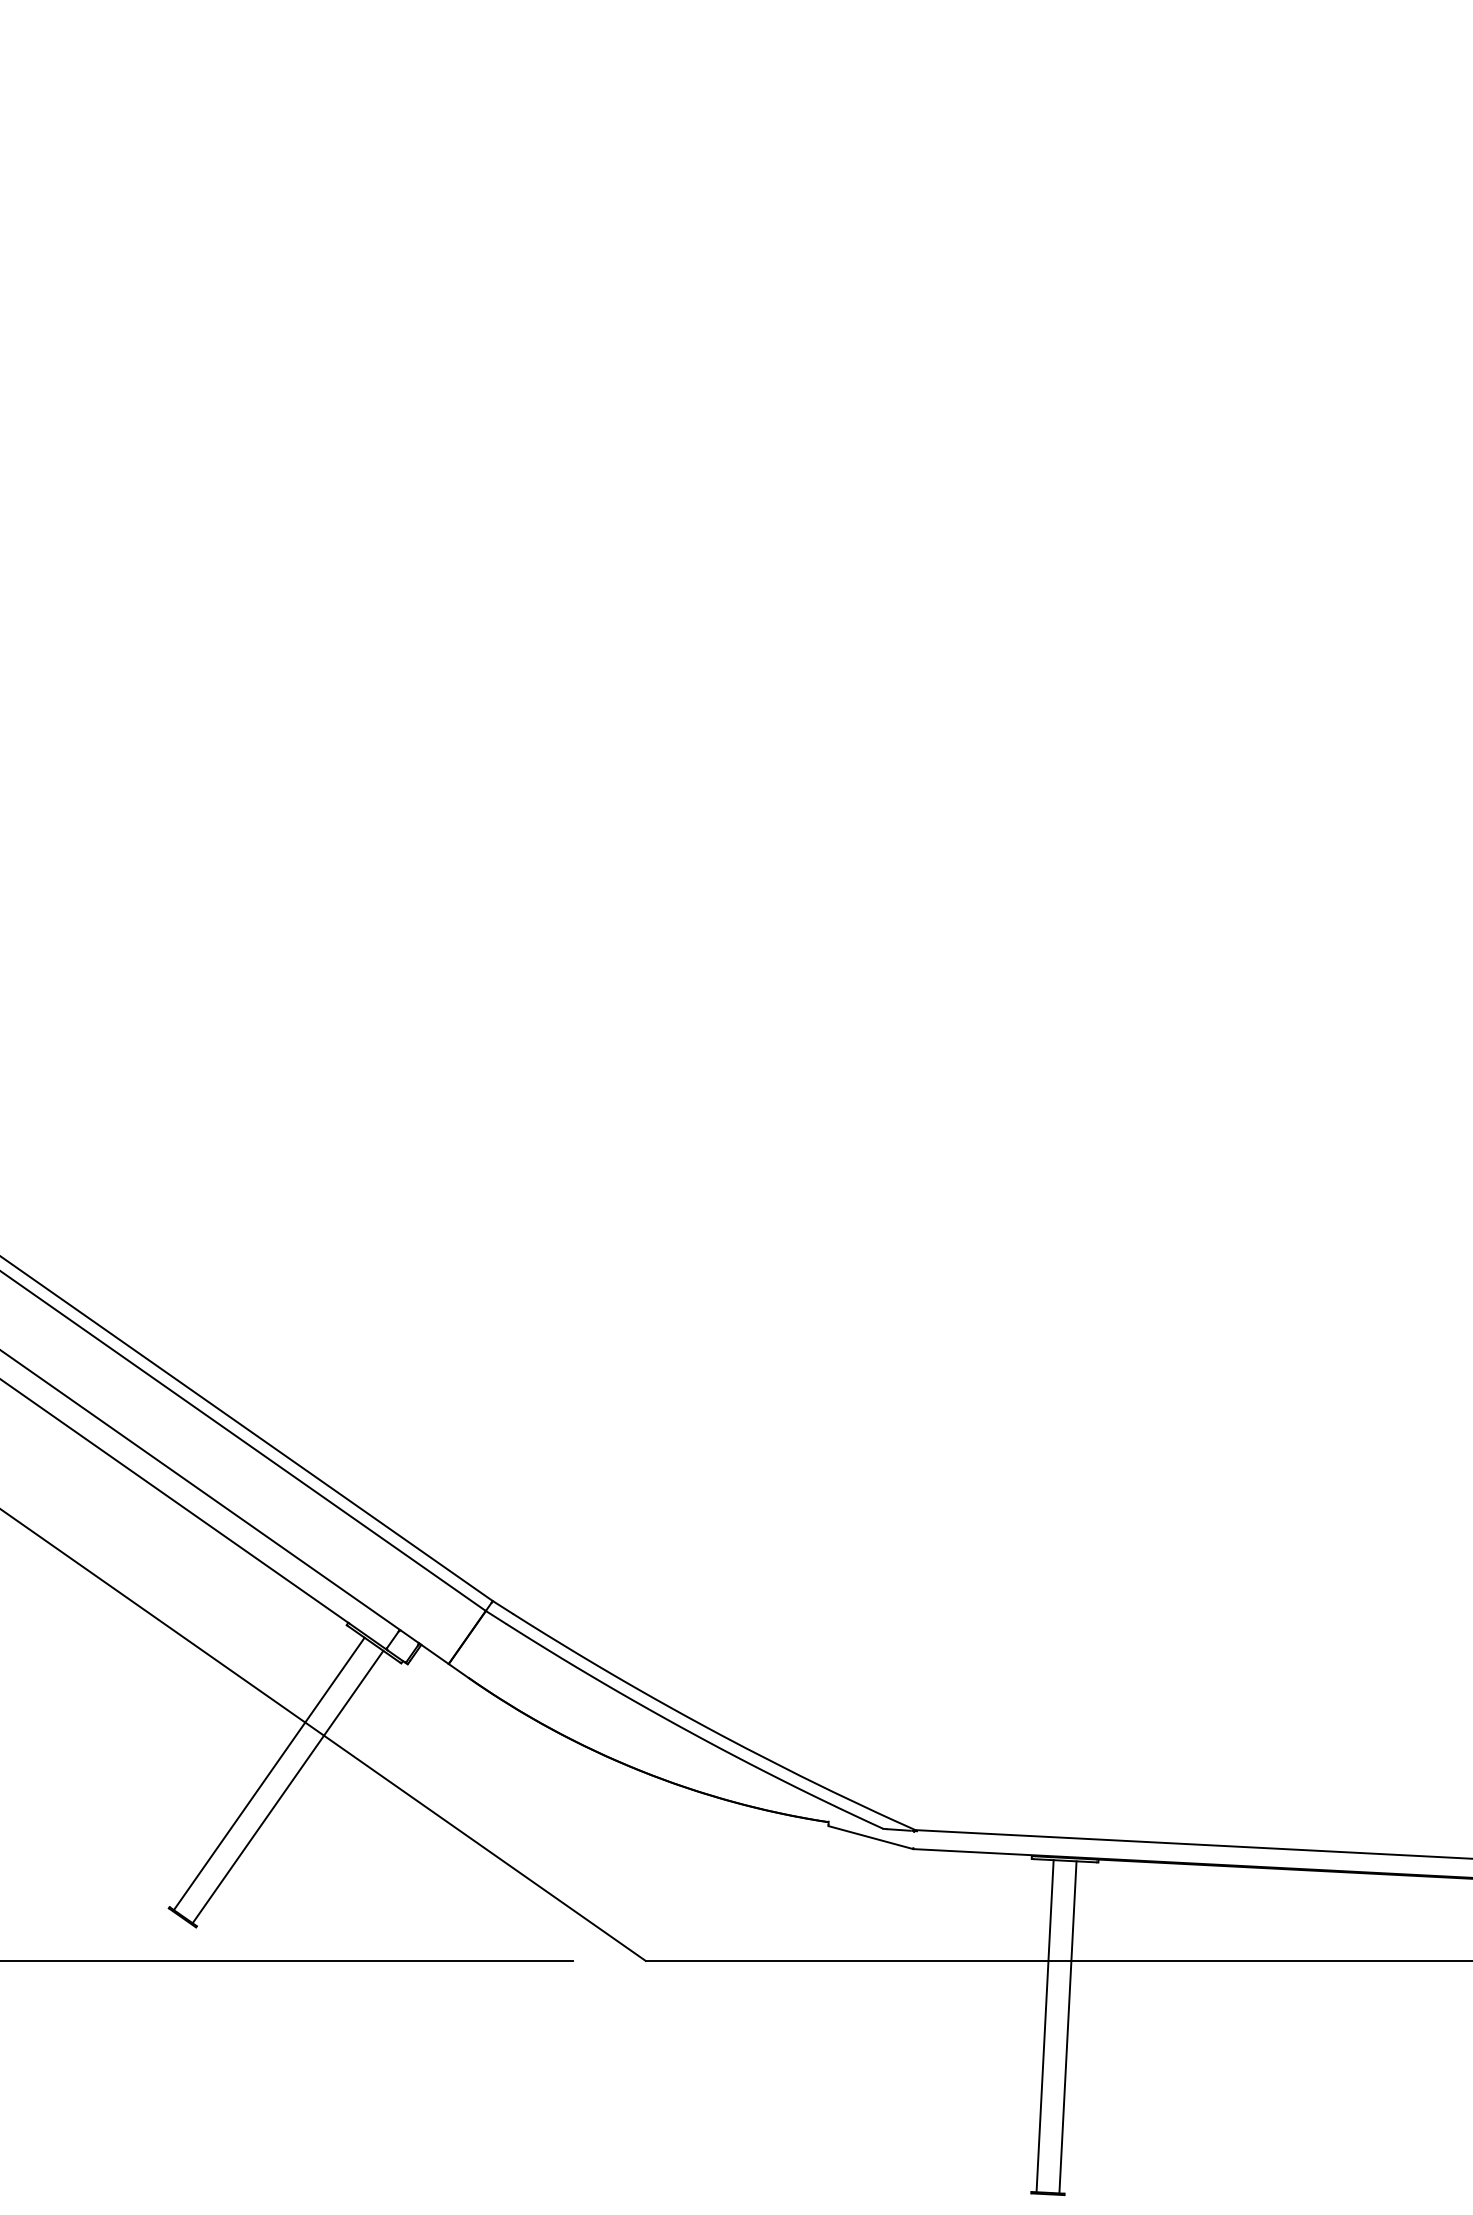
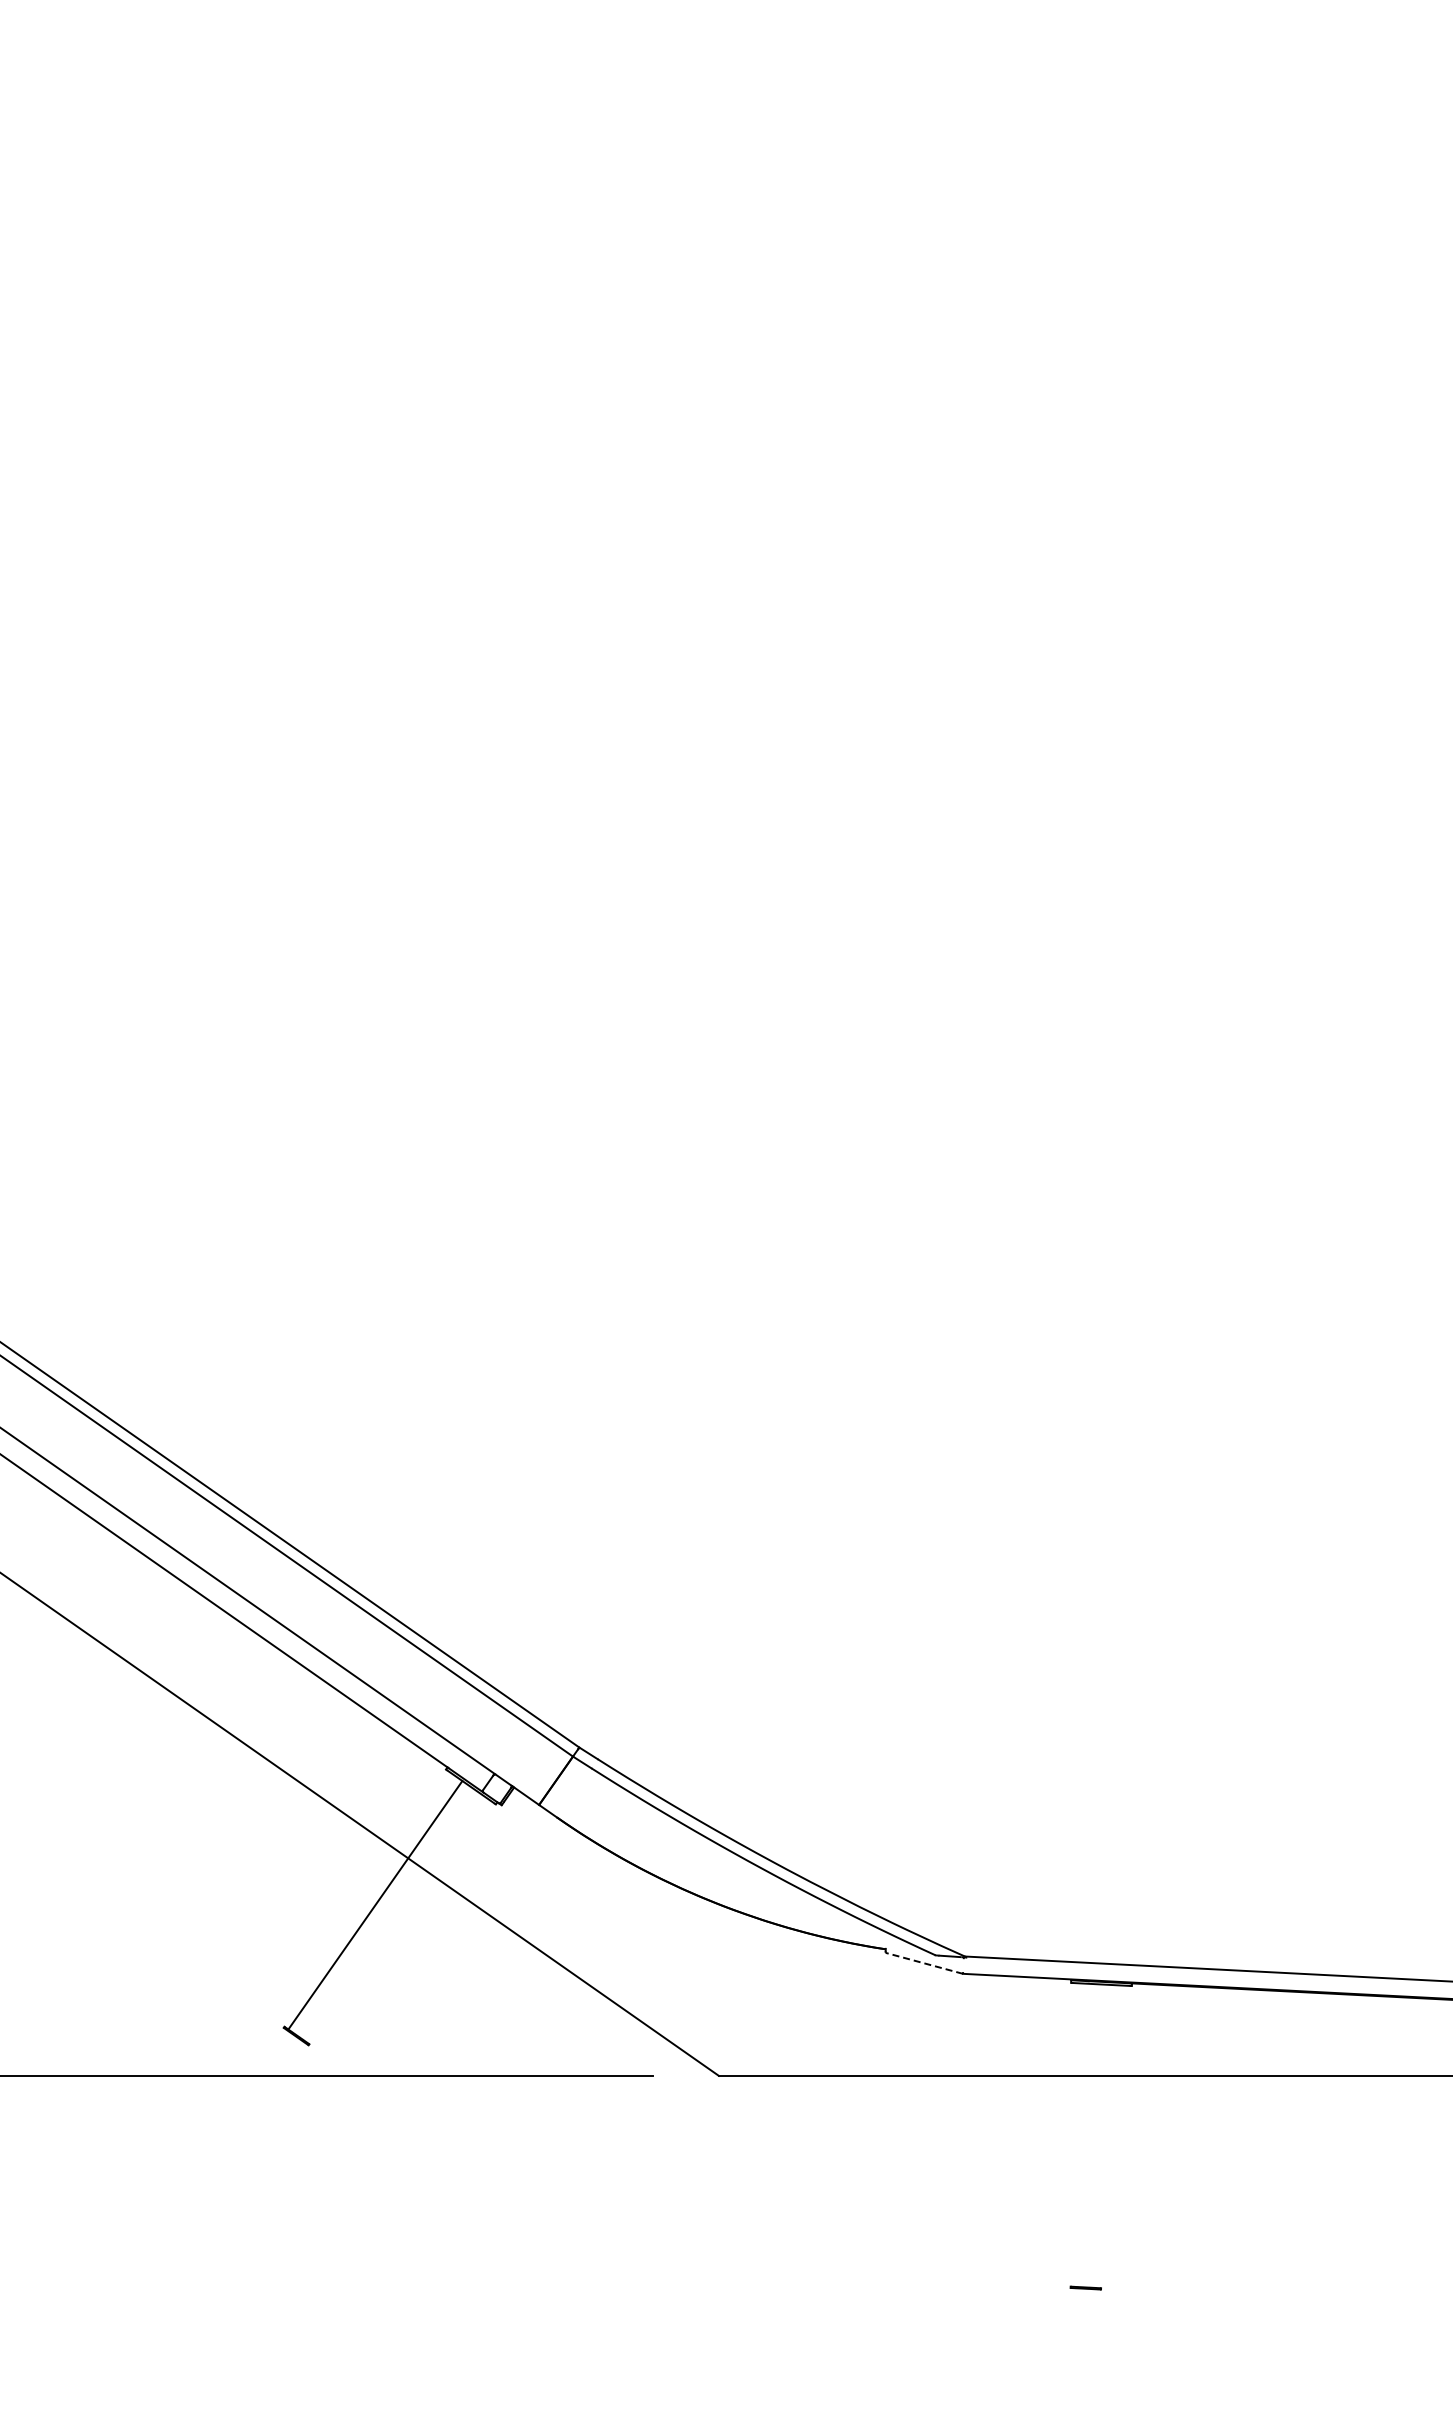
line: (288, 1786) -> (392, 1916), removed
line: (870, 1837) -> (923, 1963), solid -> dashed
line: (1045, 2025) -> (1083, 2134), removed
line: (1067, 2026) -> (1103, 2135), removed

